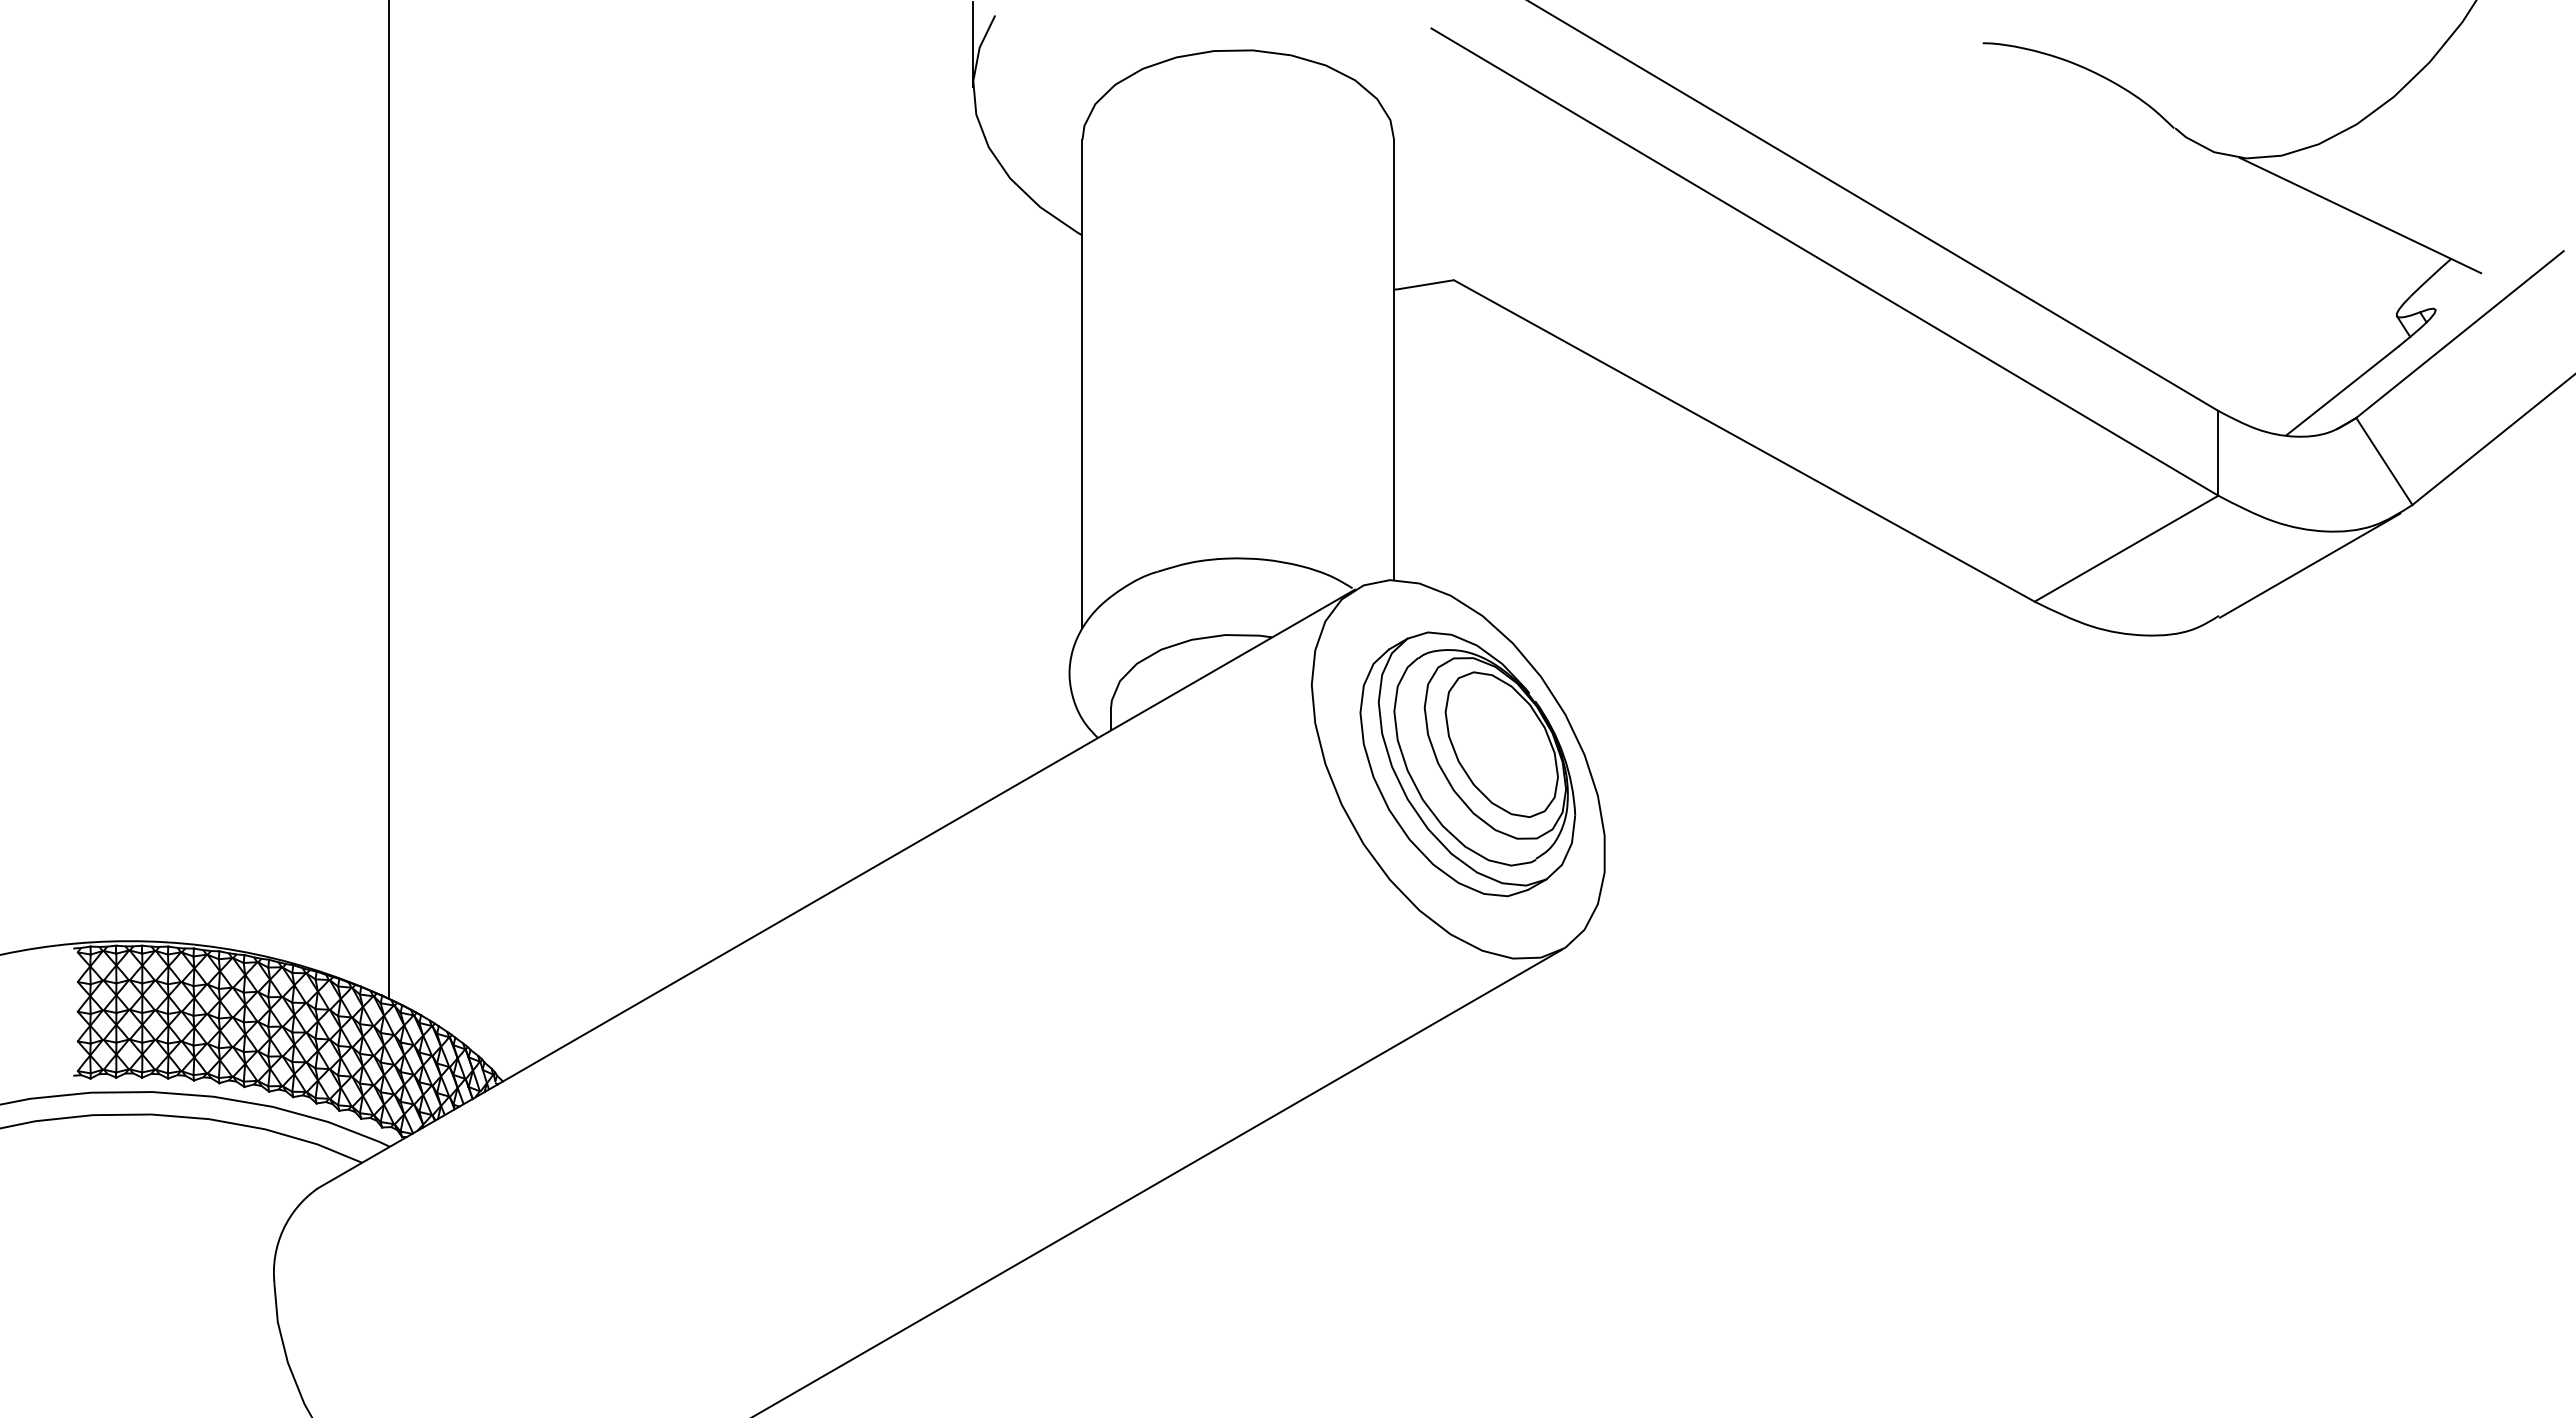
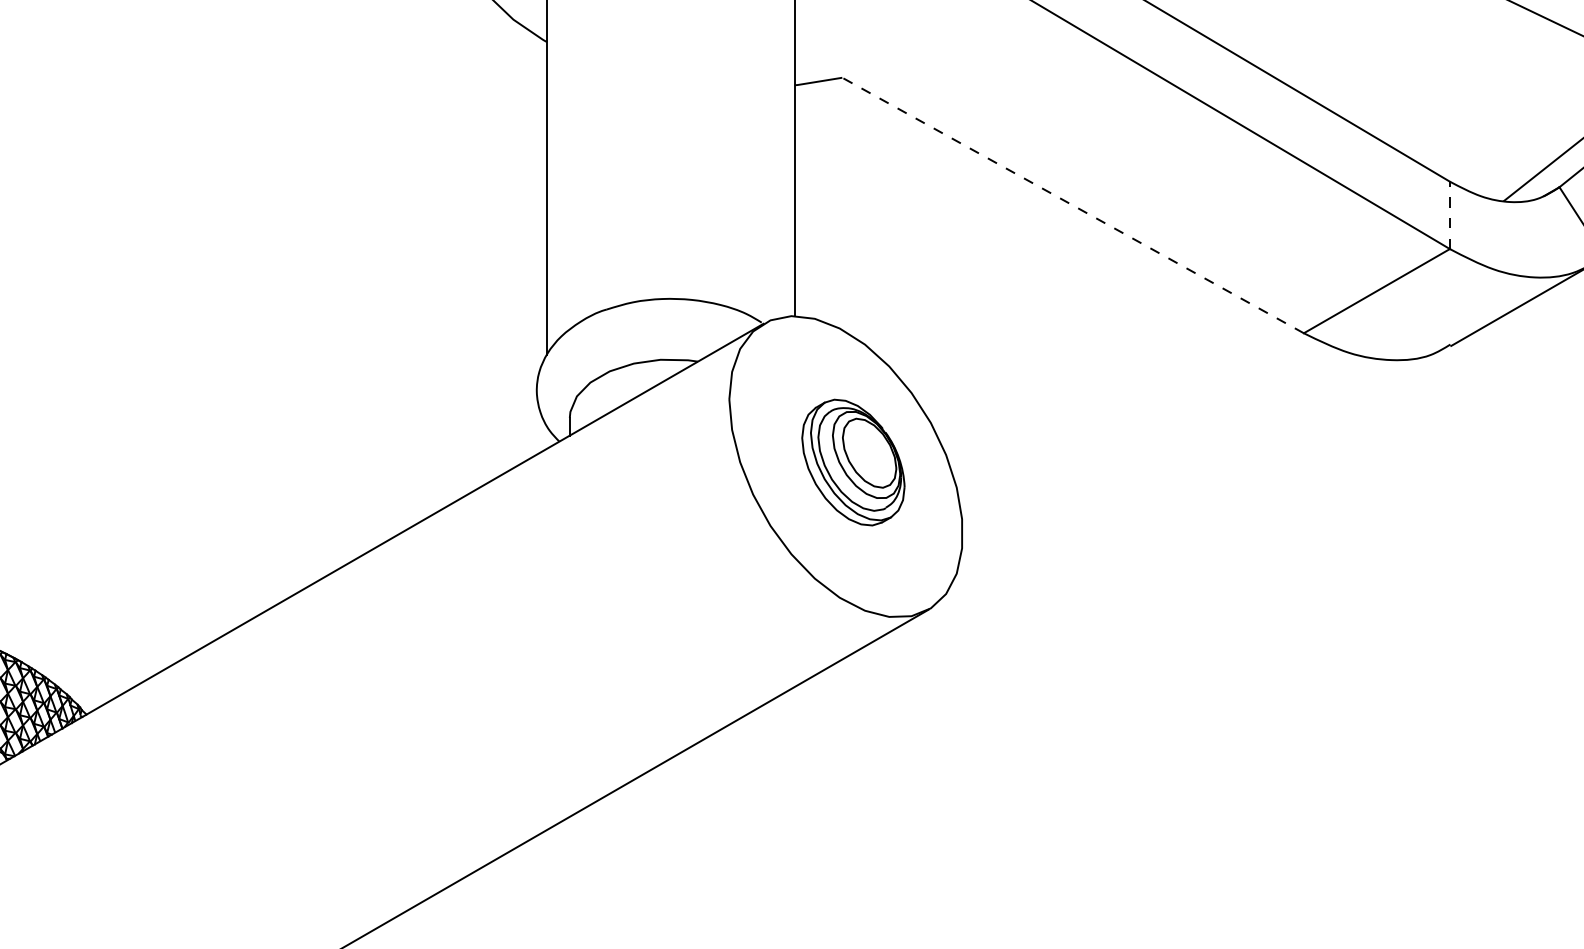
line: (1744, 440) -> (1073, 205), solid -> dashed
line: (2218, 452) -> (1449, 214), solid -> dashed
part: (1467, 764) -> (853, 462), size x0.6

